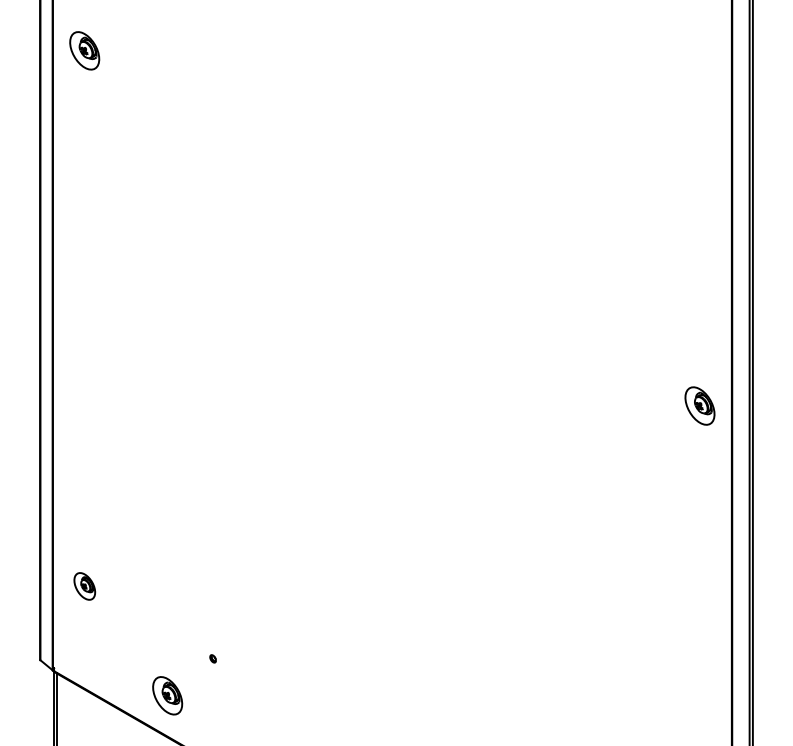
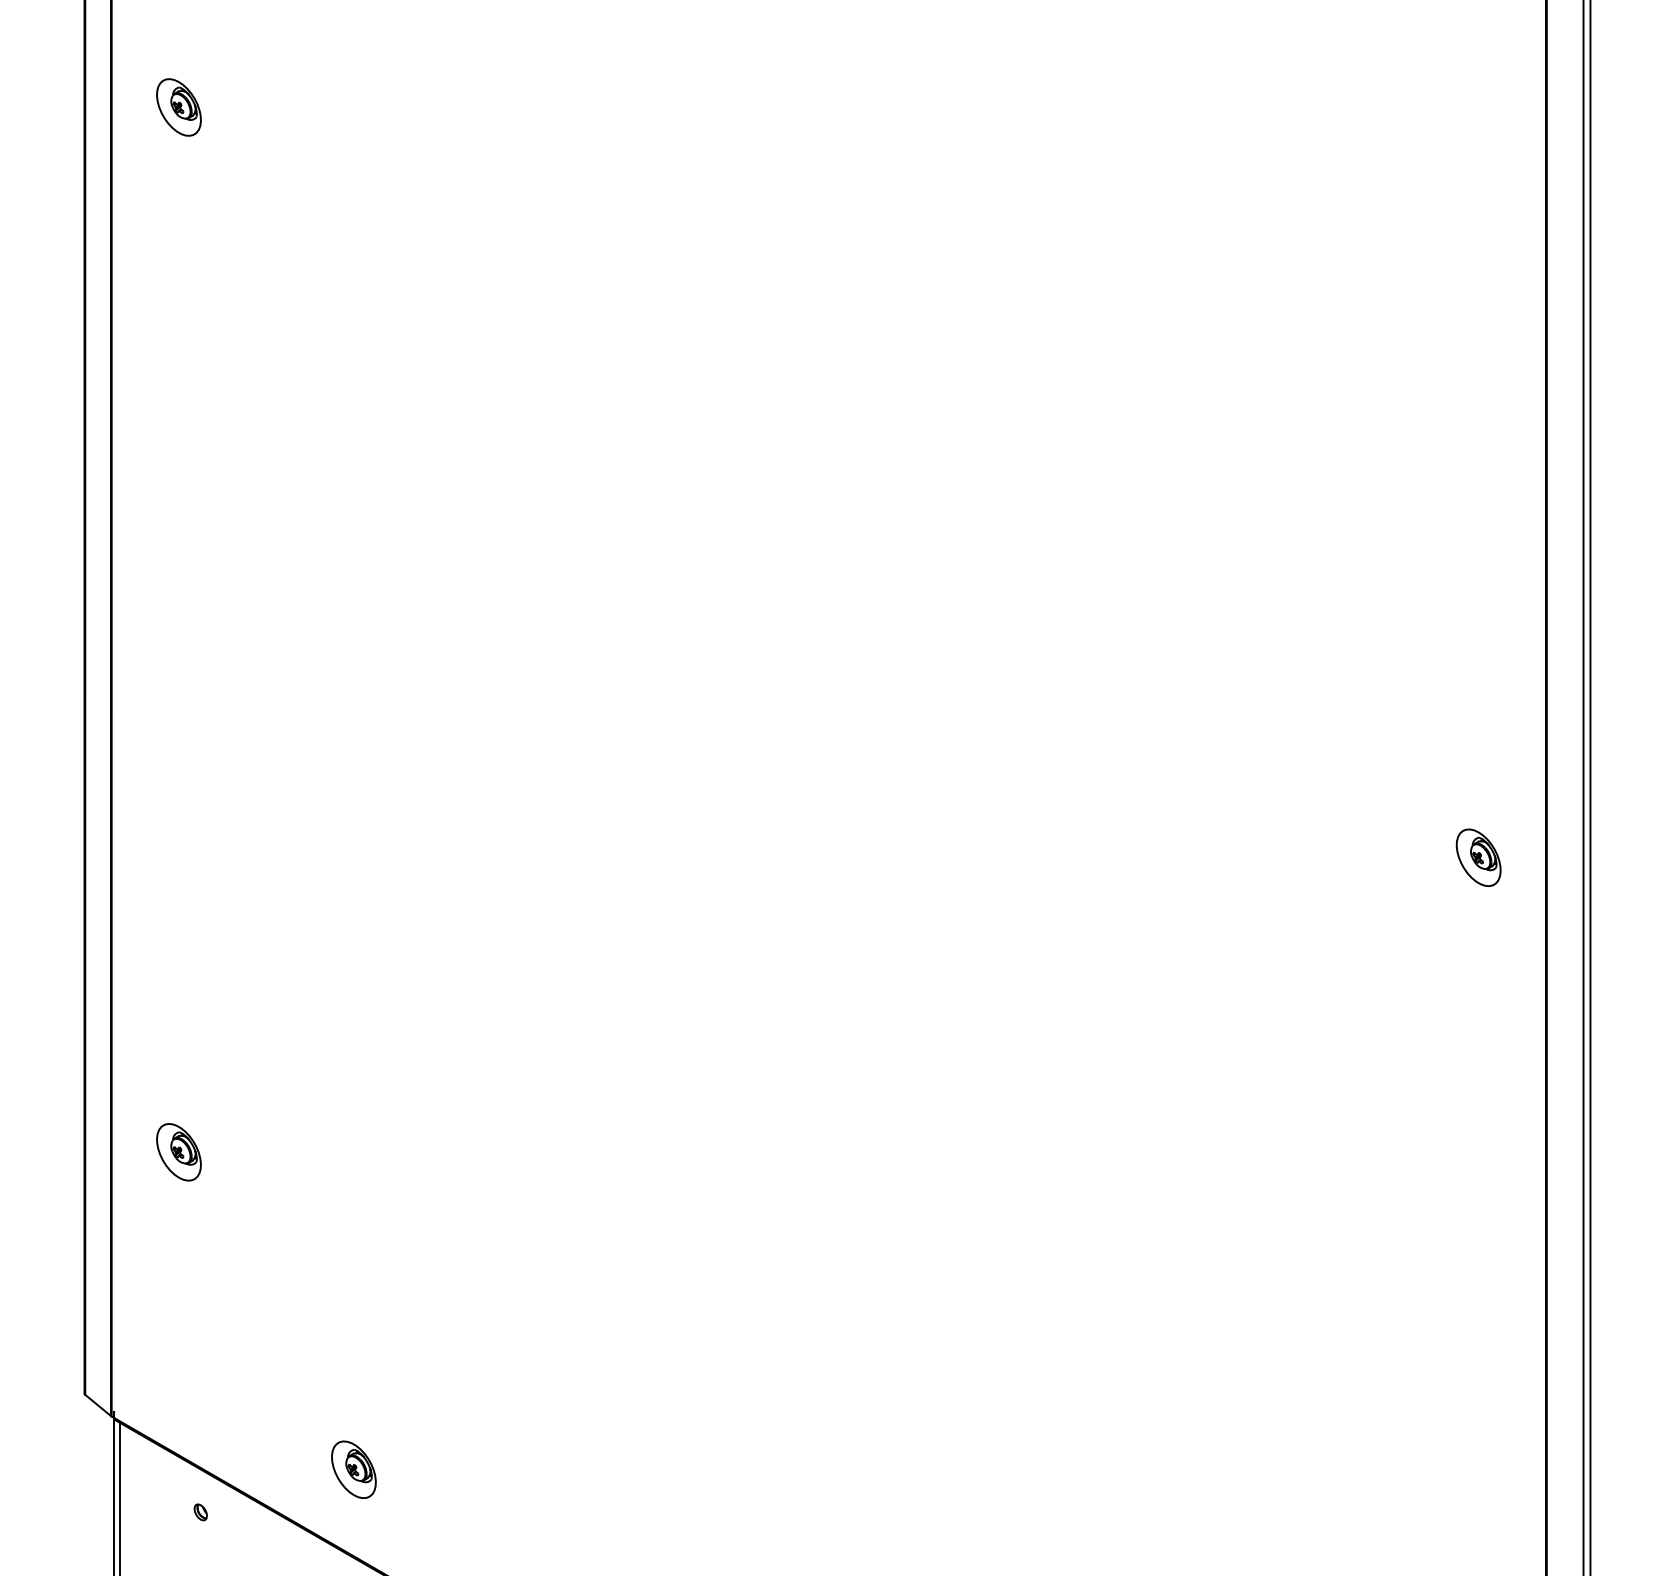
part: (84, 50) -> (178, 106), size x0.71
part: (699, 405) -> (1477, 856), size x0.71
part: (84, 586) -> (178, 1152), moved
part: (212, 658) -> (199, 1511), moved
part: (167, 695) -> (353, 1469), size x0.71

